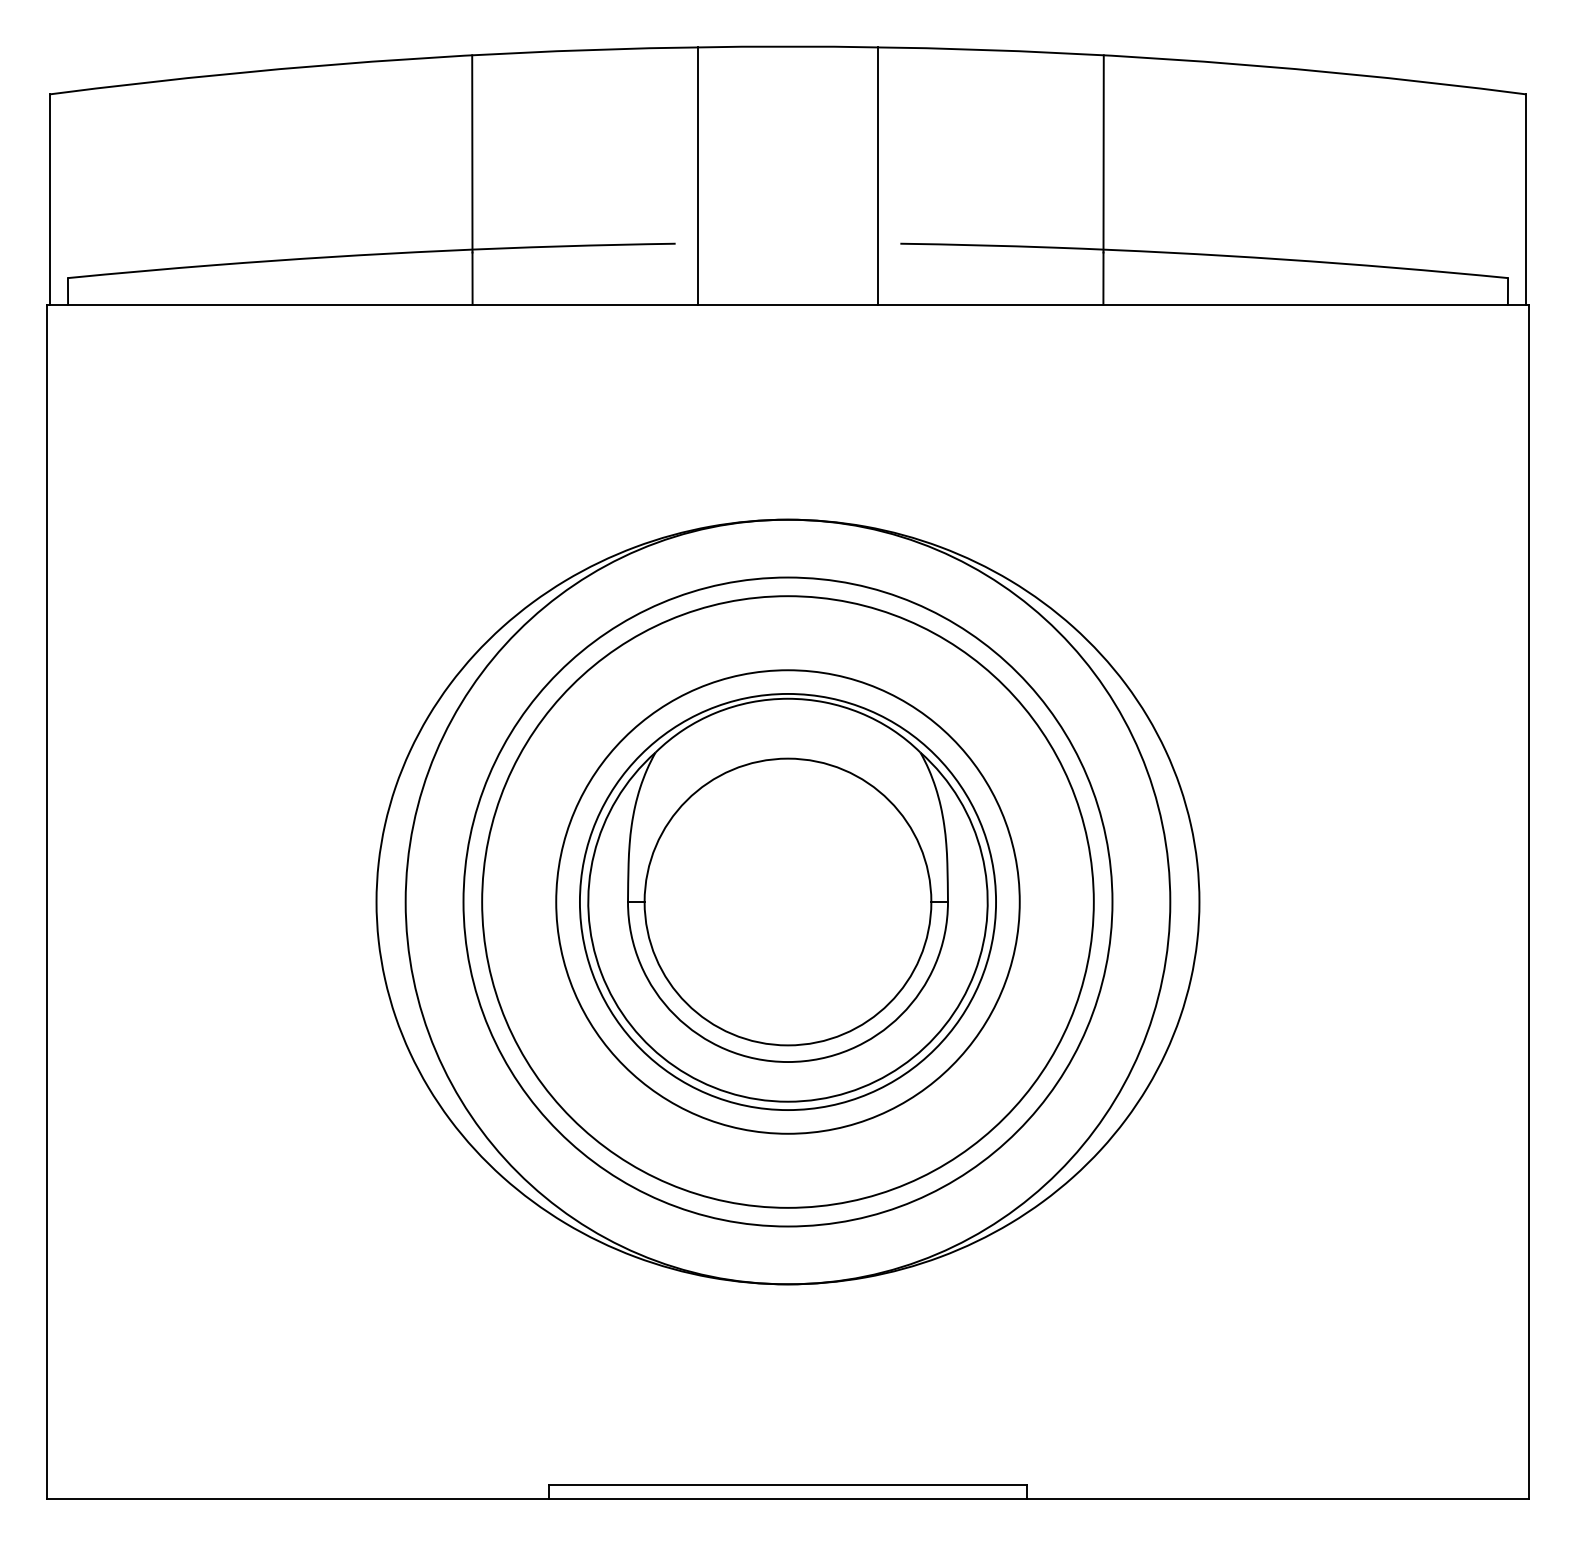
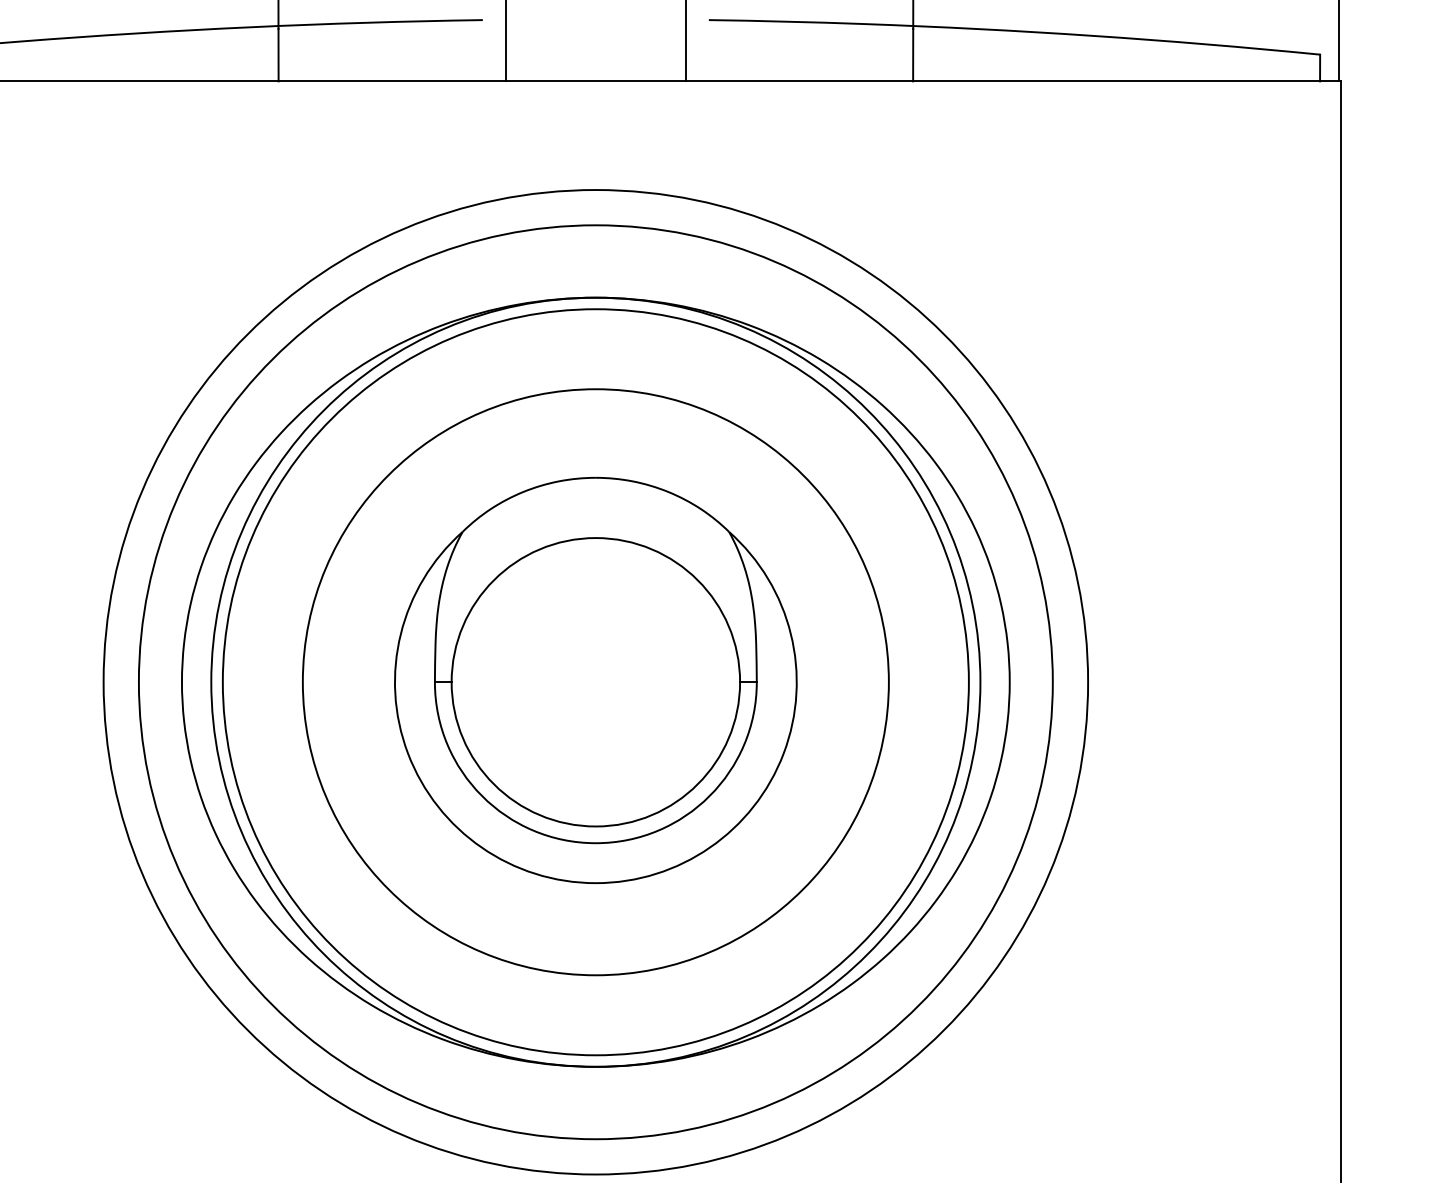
circle: (787, 901) -> (595, 681), size x1.4
circle: (787, 901) -> (595, 681), size x1.4
circle: (787, 901) -> (595, 681), size x1.6
circle: (787, 901) -> (595, 681), size x1.6

